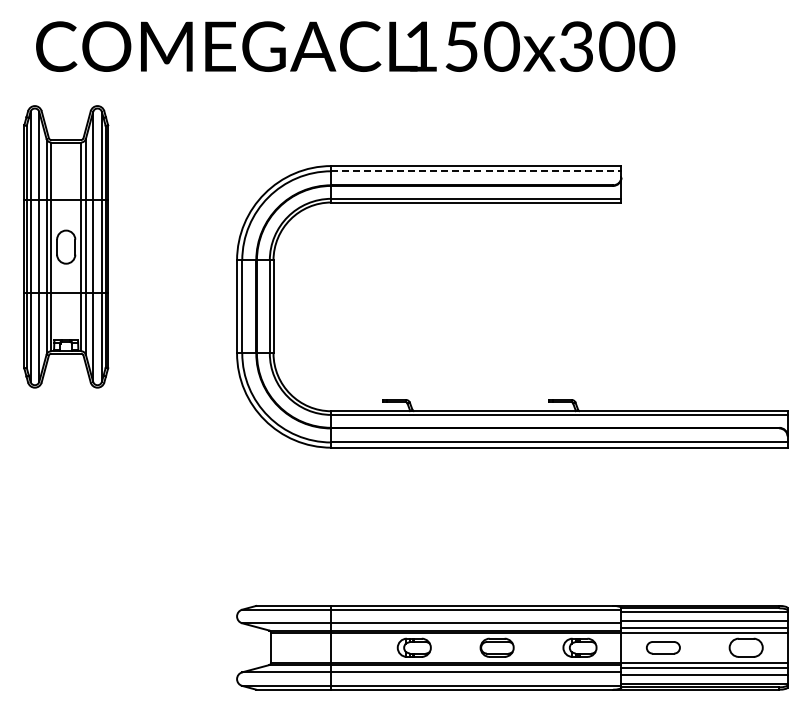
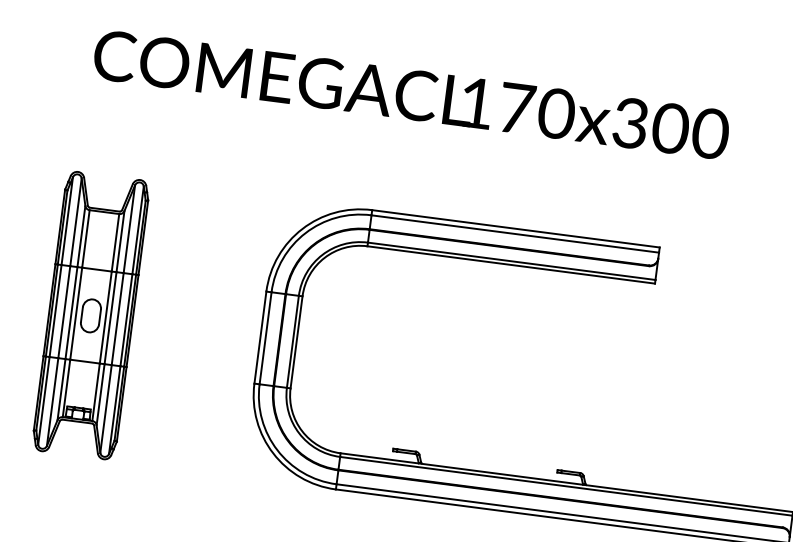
text: (462, 46) -> (517, 108), 150x300 -> 170x300
line: (476, 171) -> (515, 234), dashed -> solid
part: (66, 246) -> (91, 315), moved

